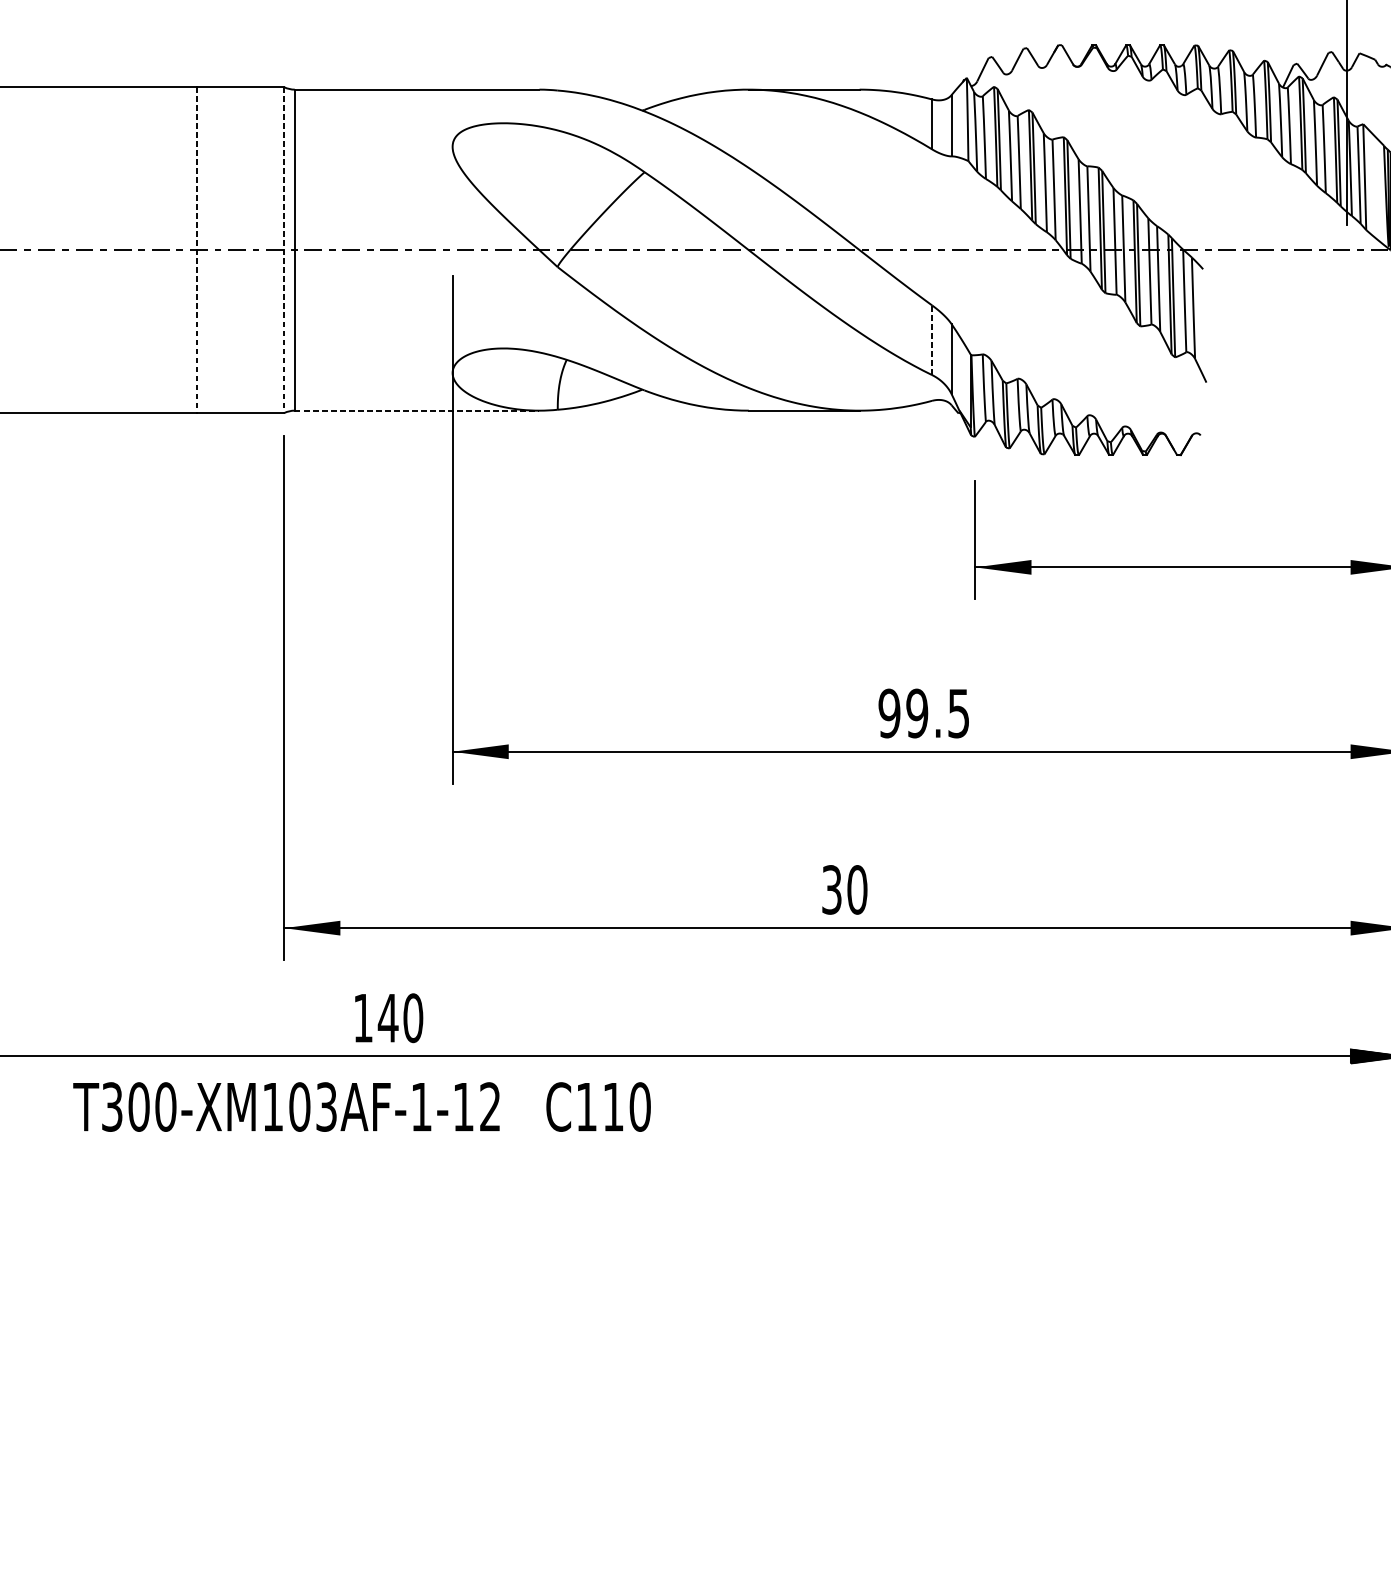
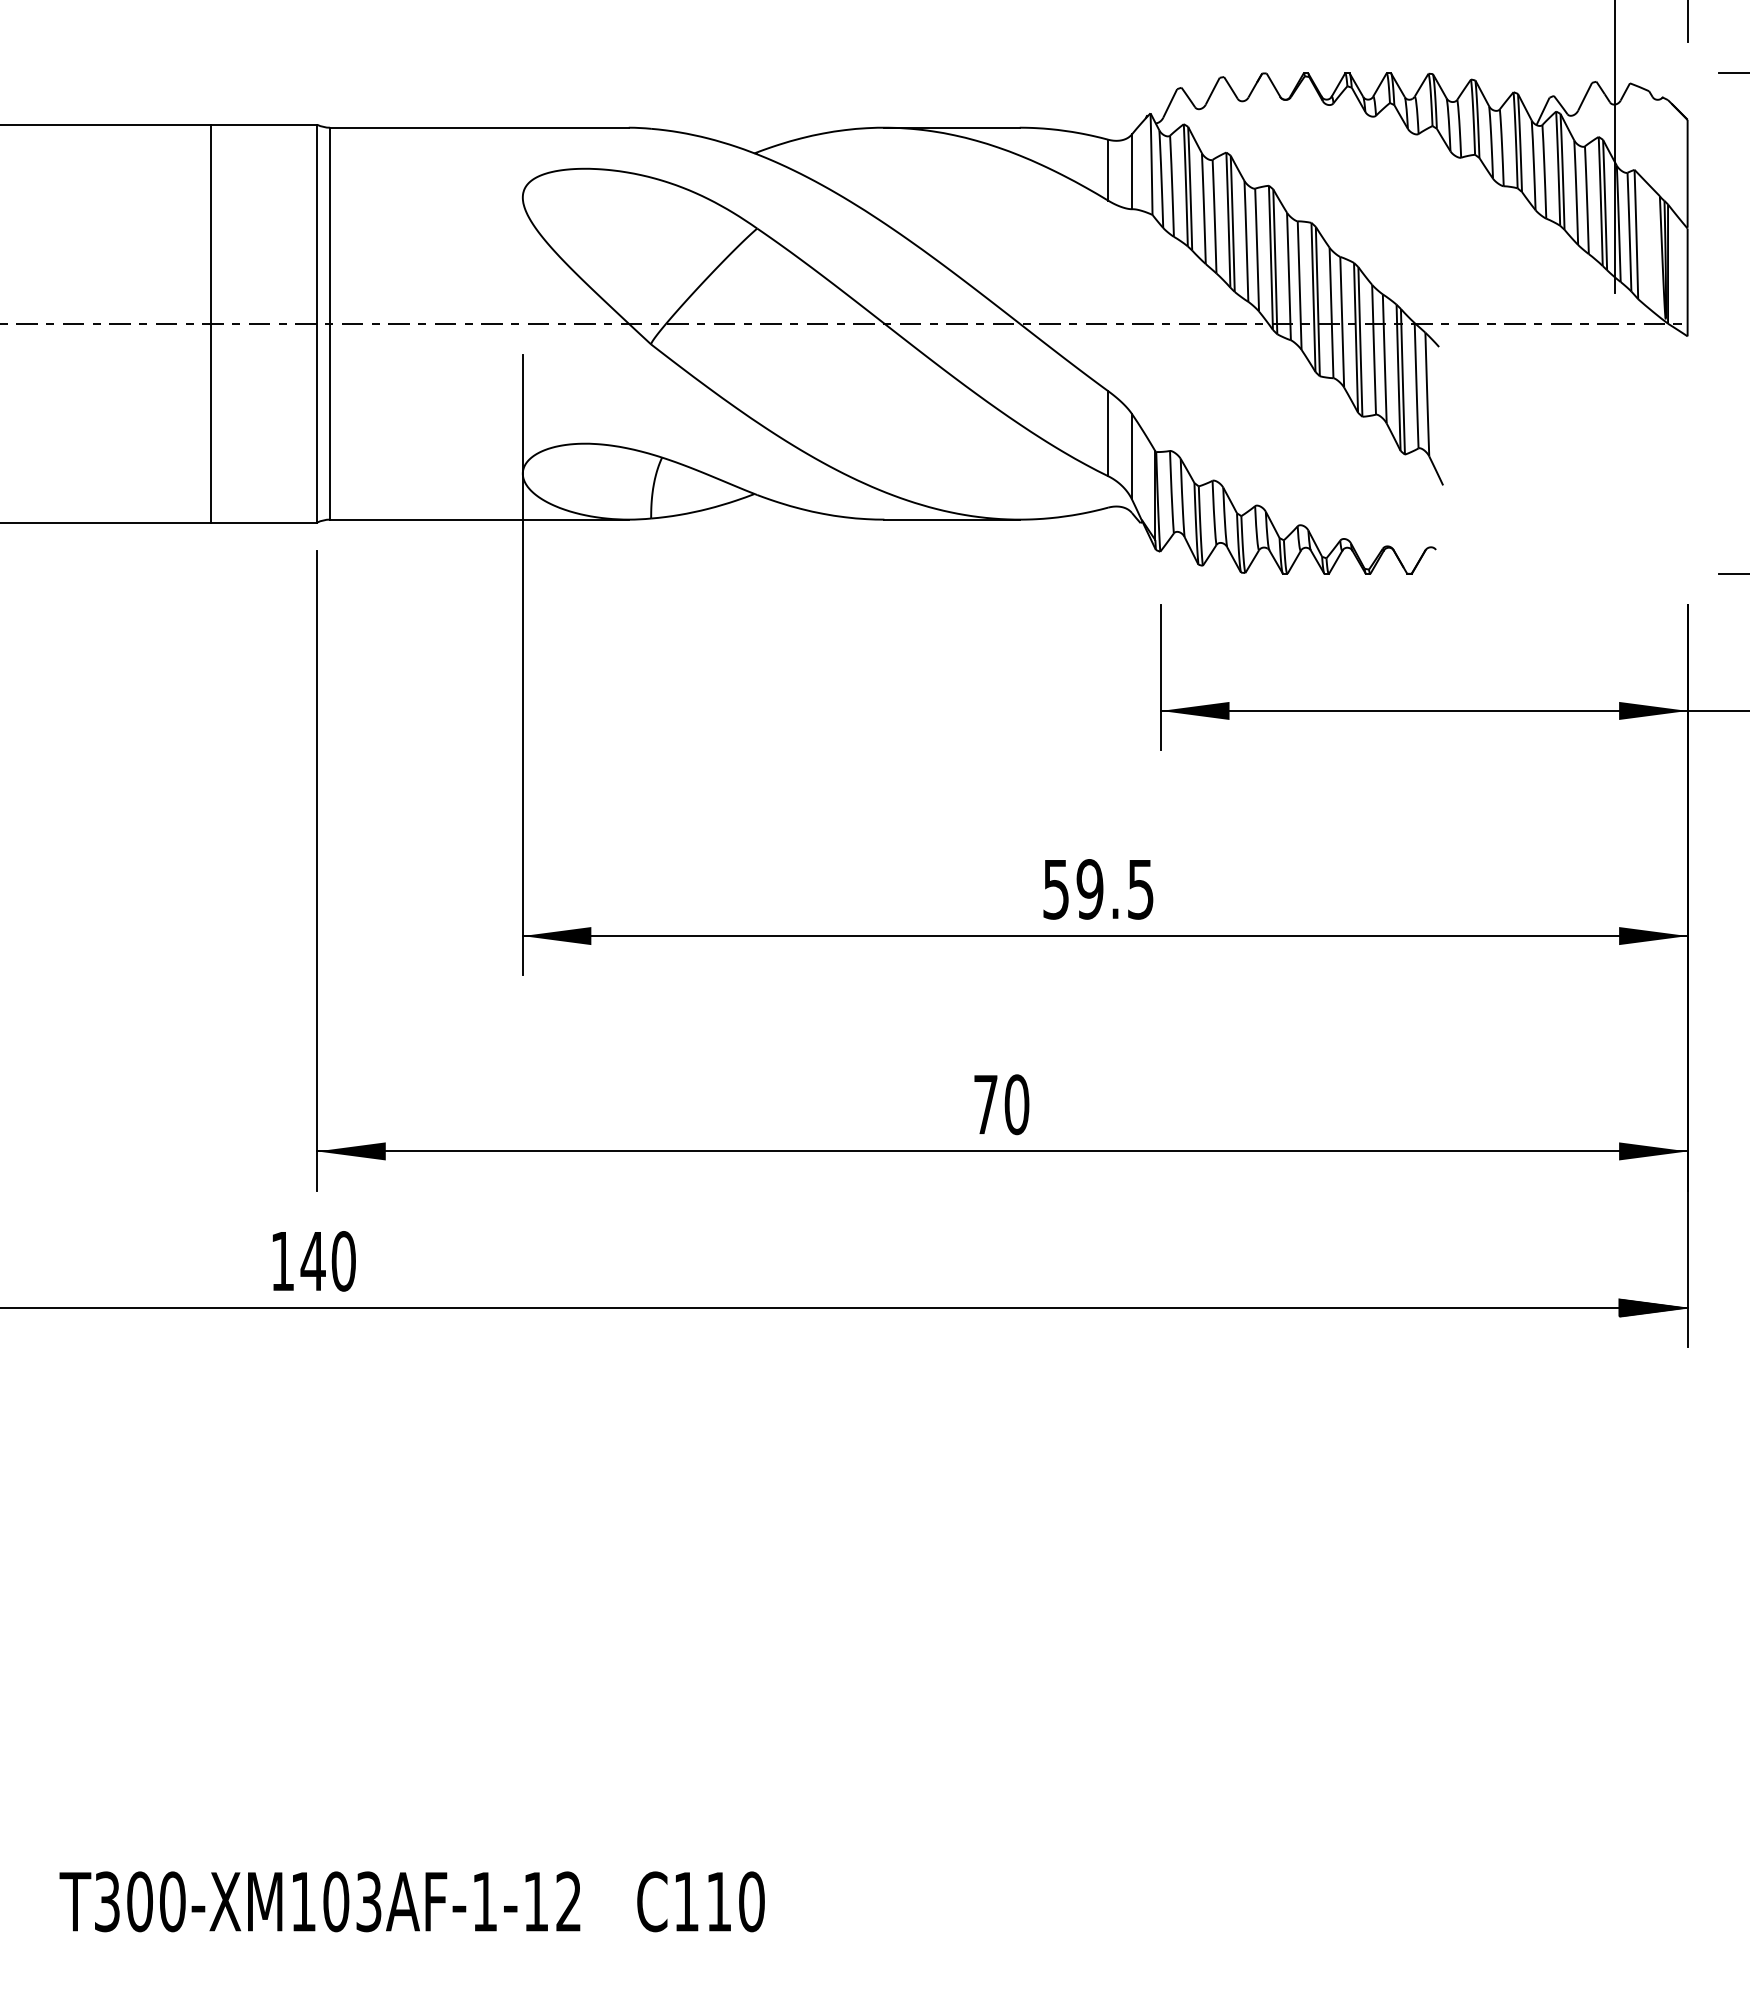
line: (196, 250) -> (210, 323), dashed -> solid
line: (284, 250) -> (317, 323), dashed -> solid
line: (932, 340) -> (1108, 433), dashed -> solid
line: (417, 410) -> (479, 519), dashed -> solid
text: (888, 713) -> (1055, 889), 99.5 -> 59.5
text: (831, 889) -> (985, 1104), 30 -> 70
text: (388, 1018) -> (313, 1261), moved
text: (361, 1106) -> (411, 1901), moved

